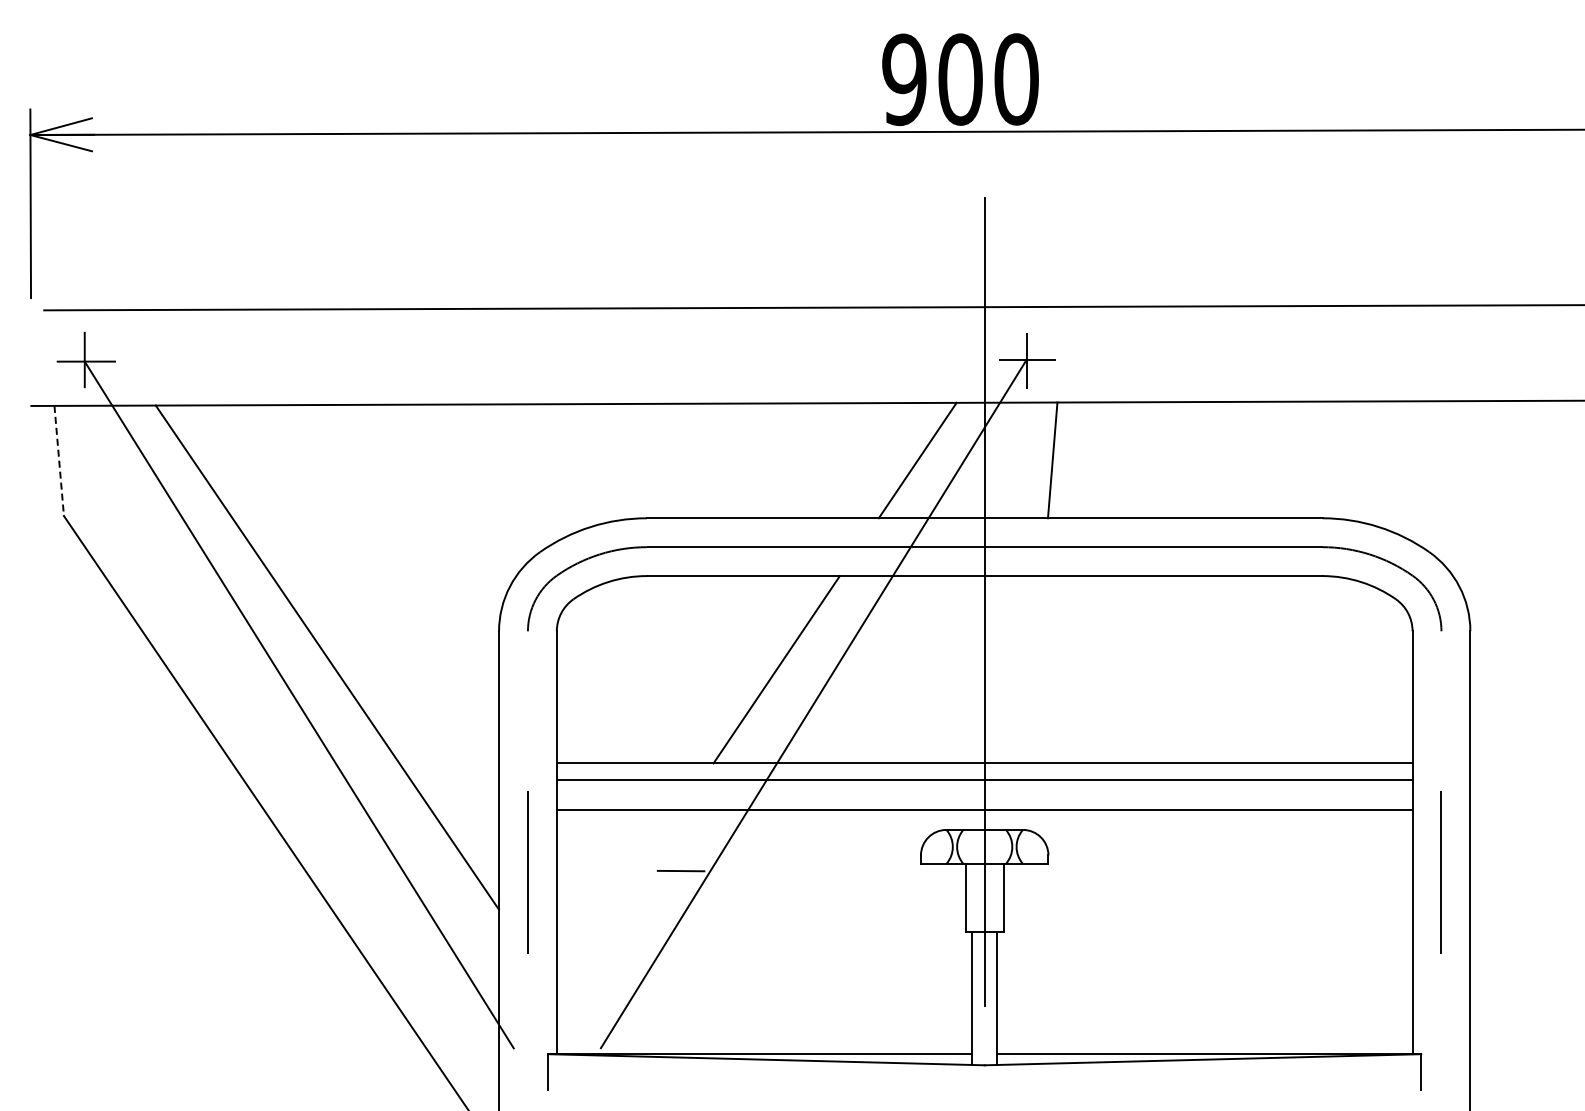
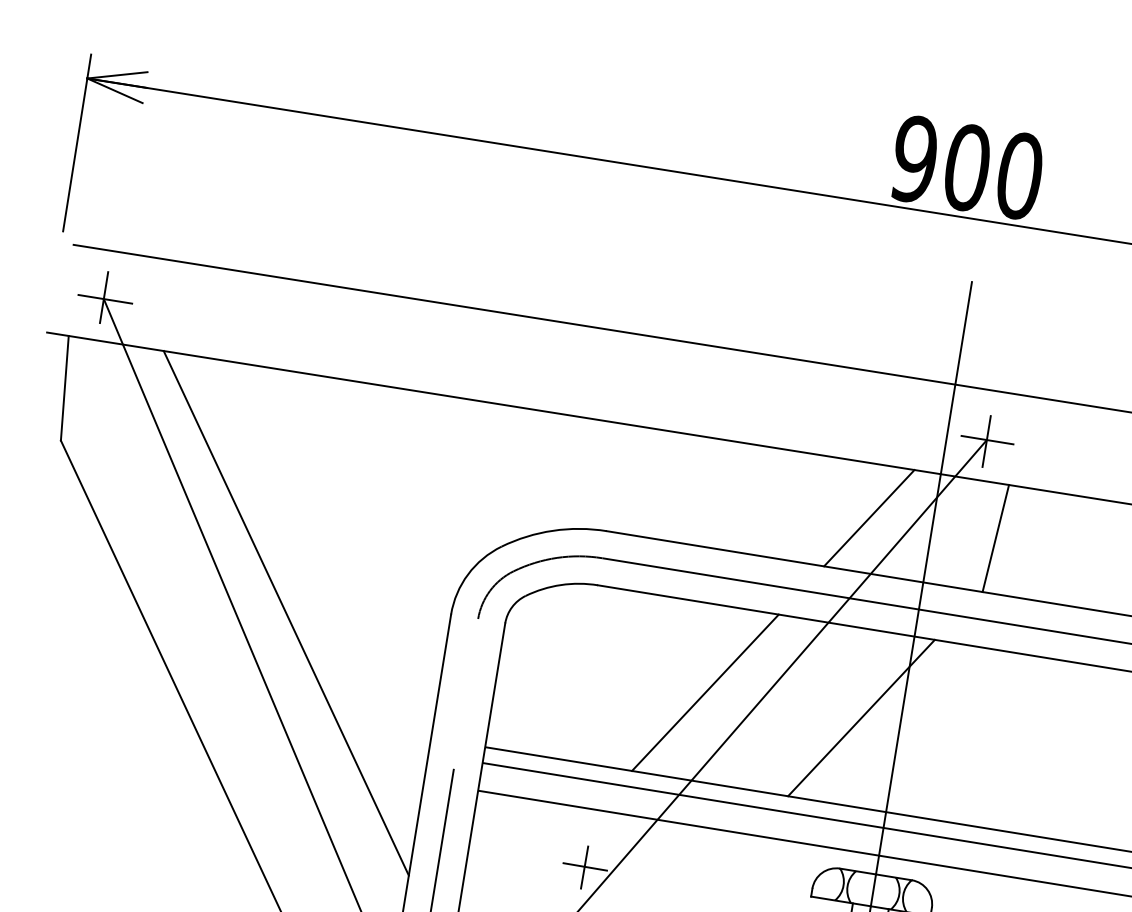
line: (59, 461) -> (65, 388), dashed -> solid
line: (943, 669) -> (861, 717), added
line: (680, 871) -> (584, 867), added

